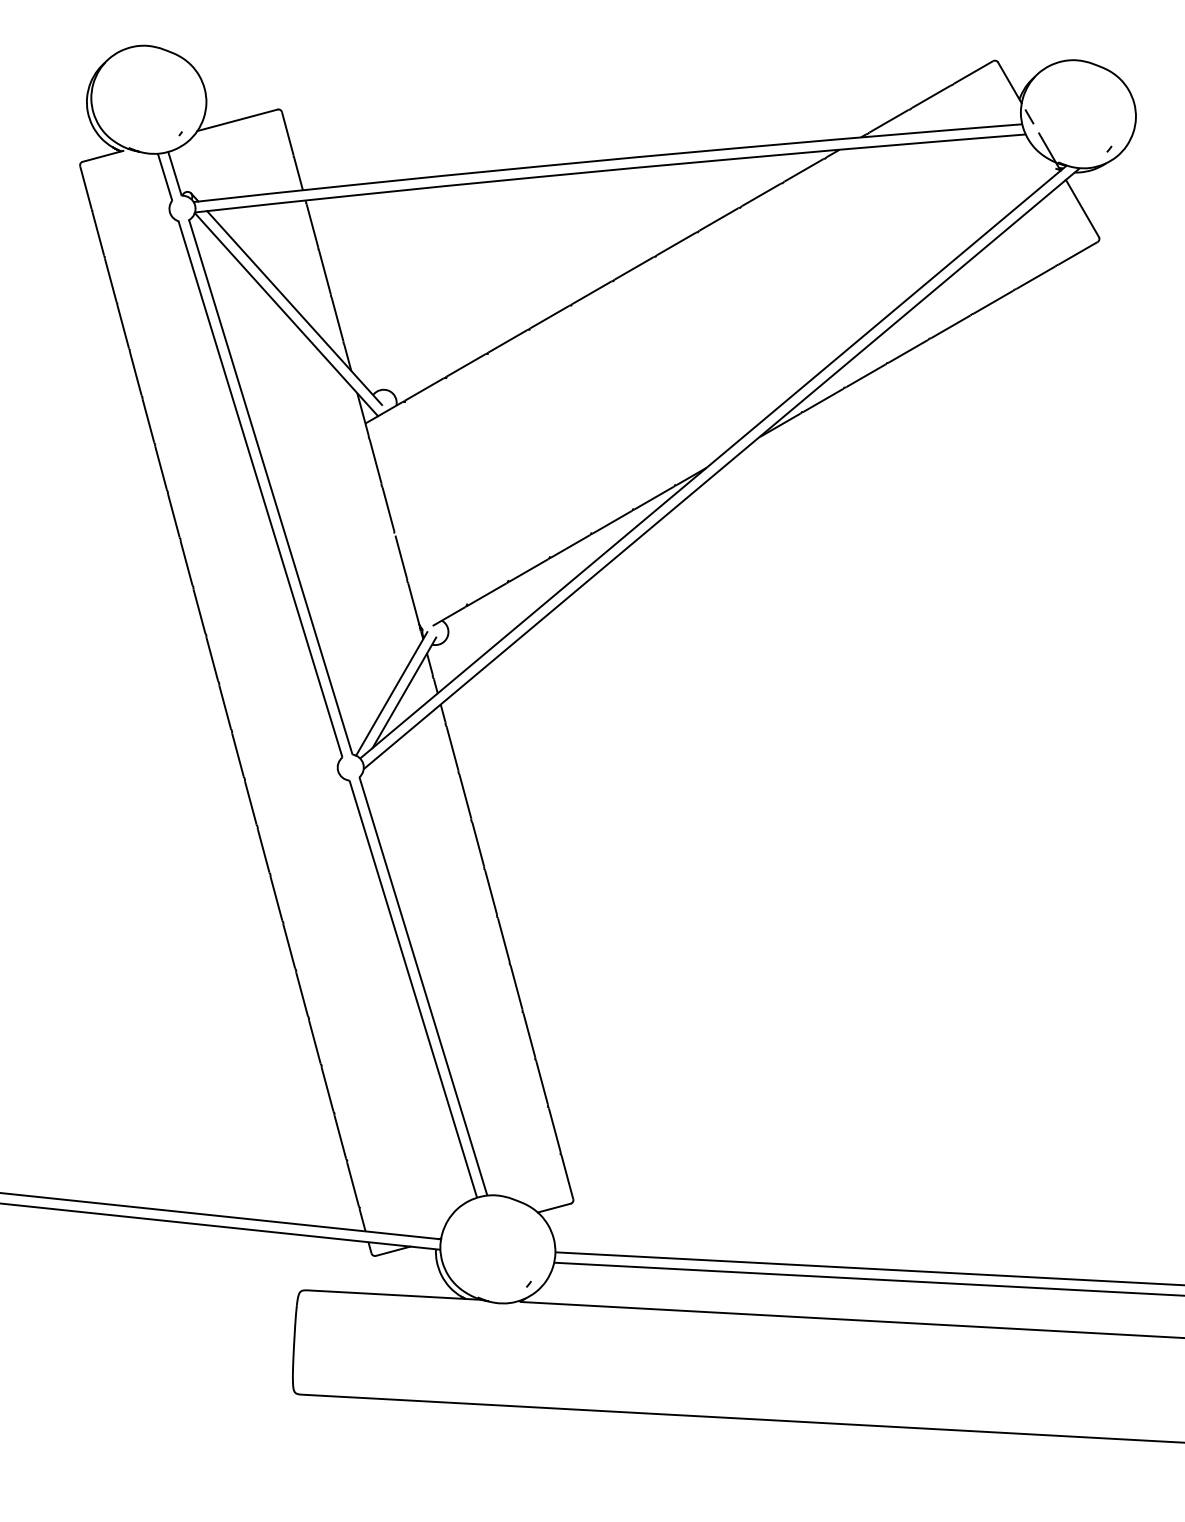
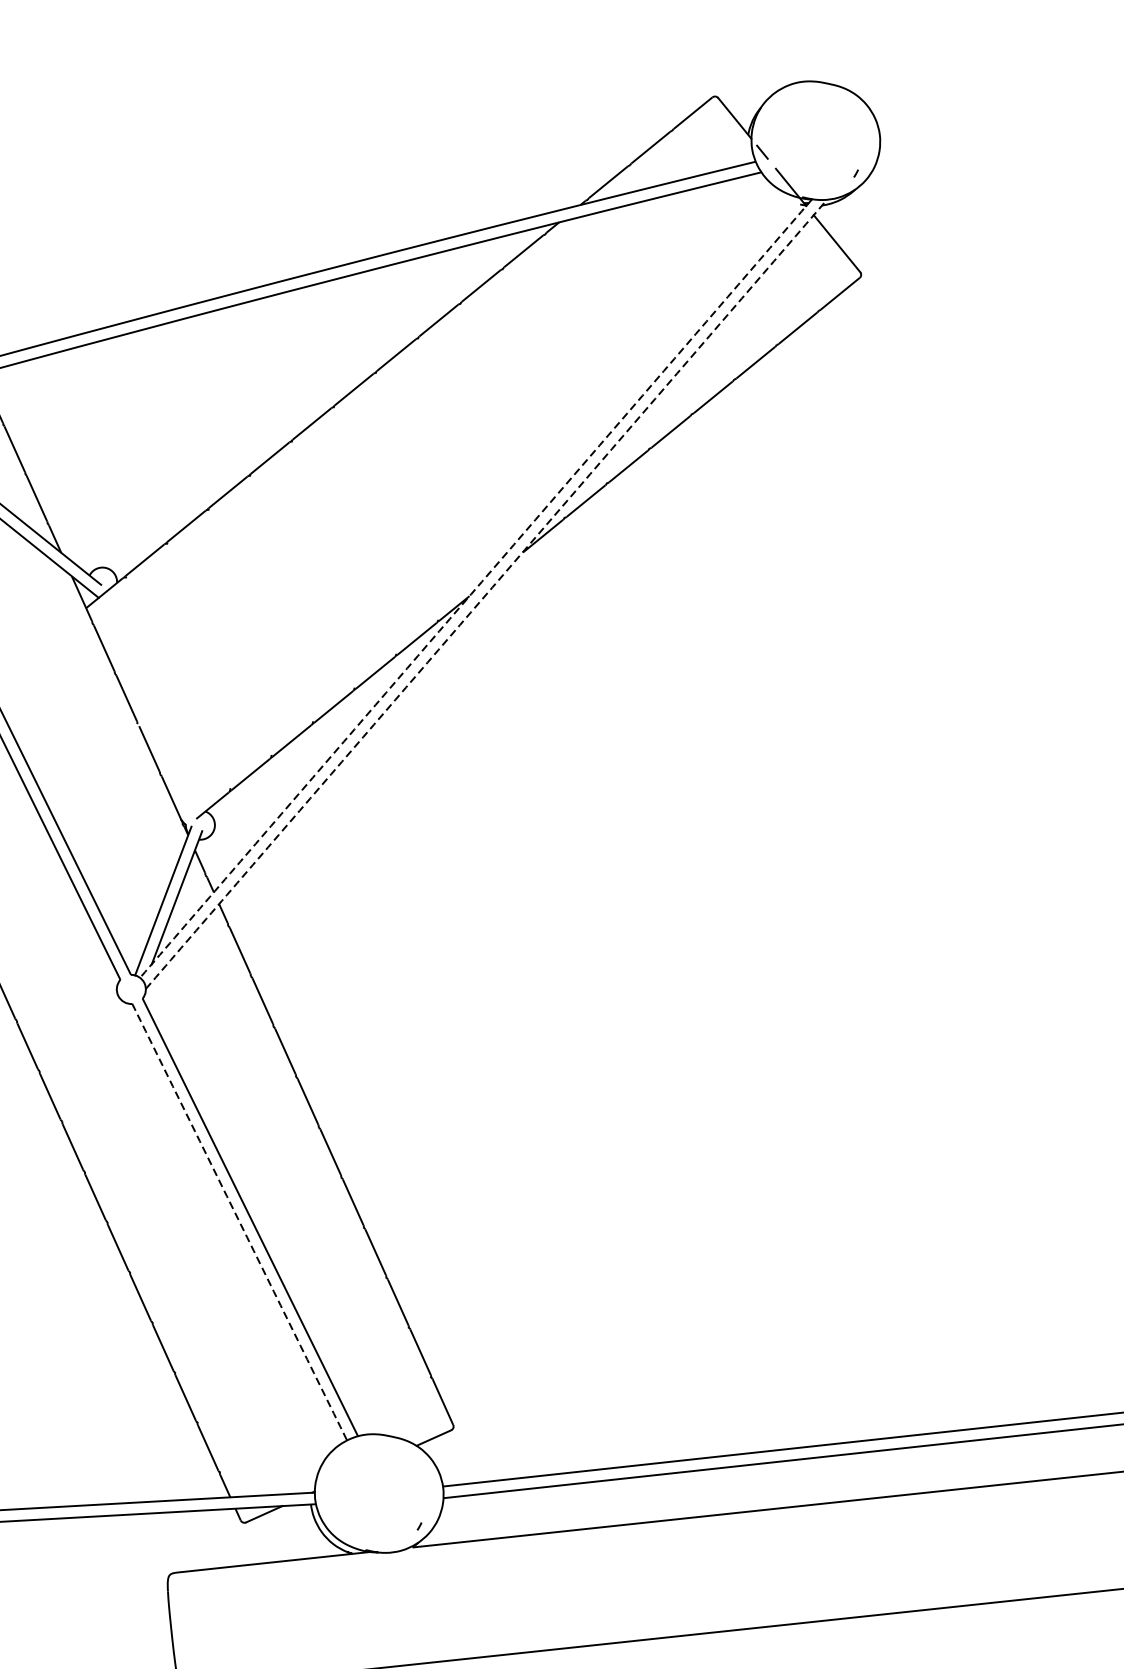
arc: (710, 464) -> (473, 591), solid -> dashed
arc: (719, 470) -> (484, 596), solid -> dashed
arc: (413, 989) -> (239, 1222), solid -> dashed

